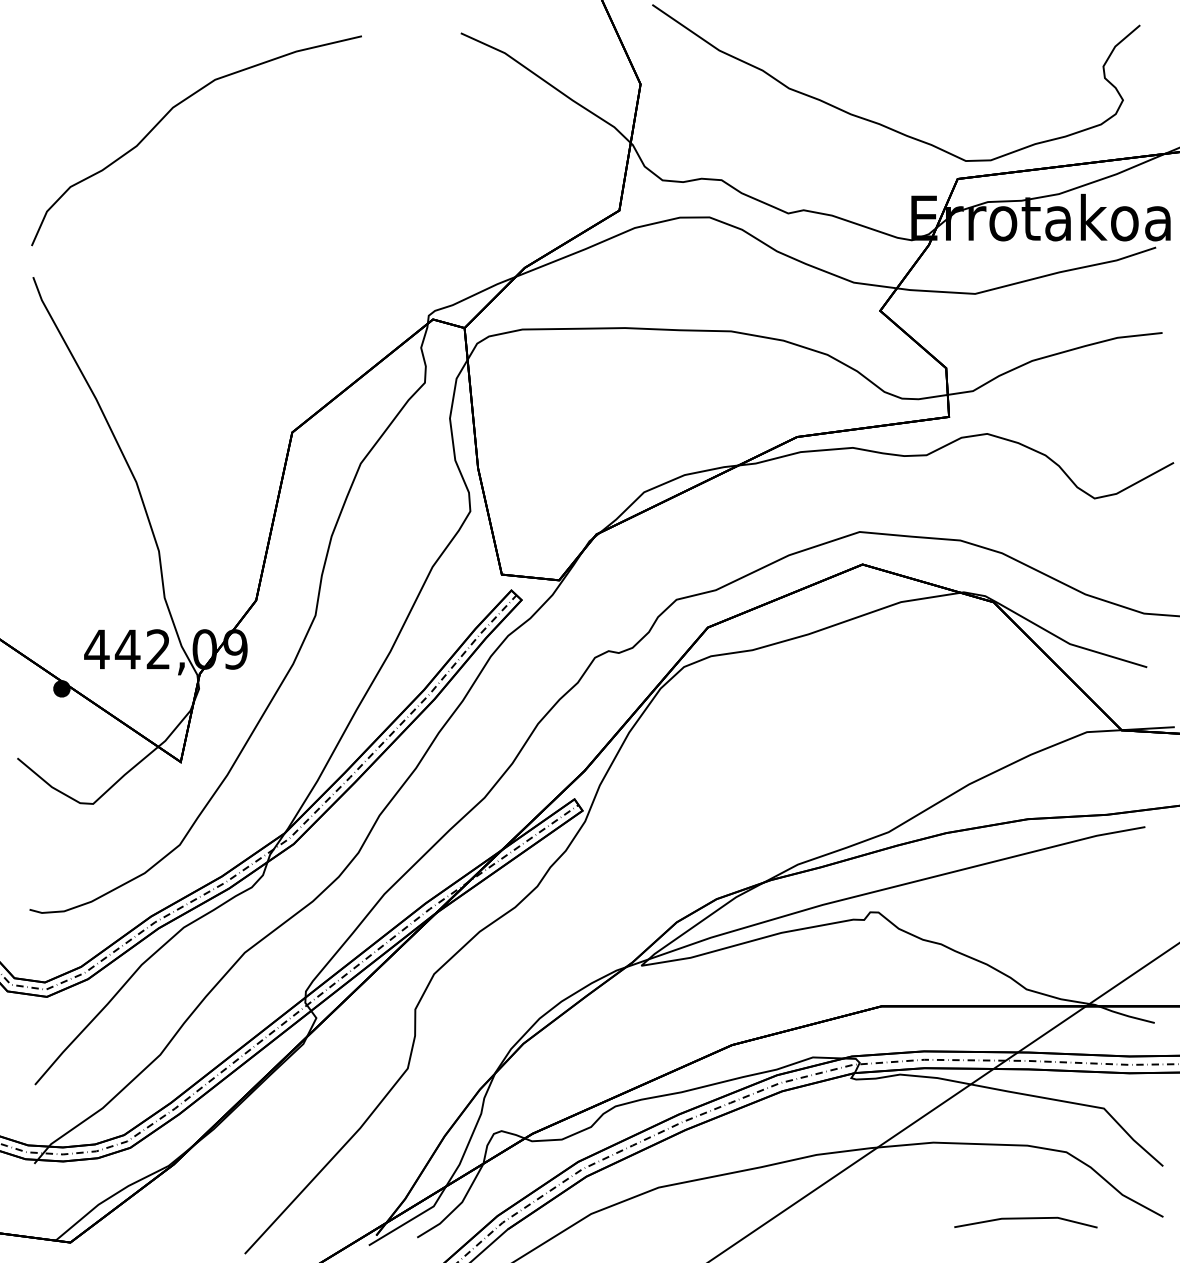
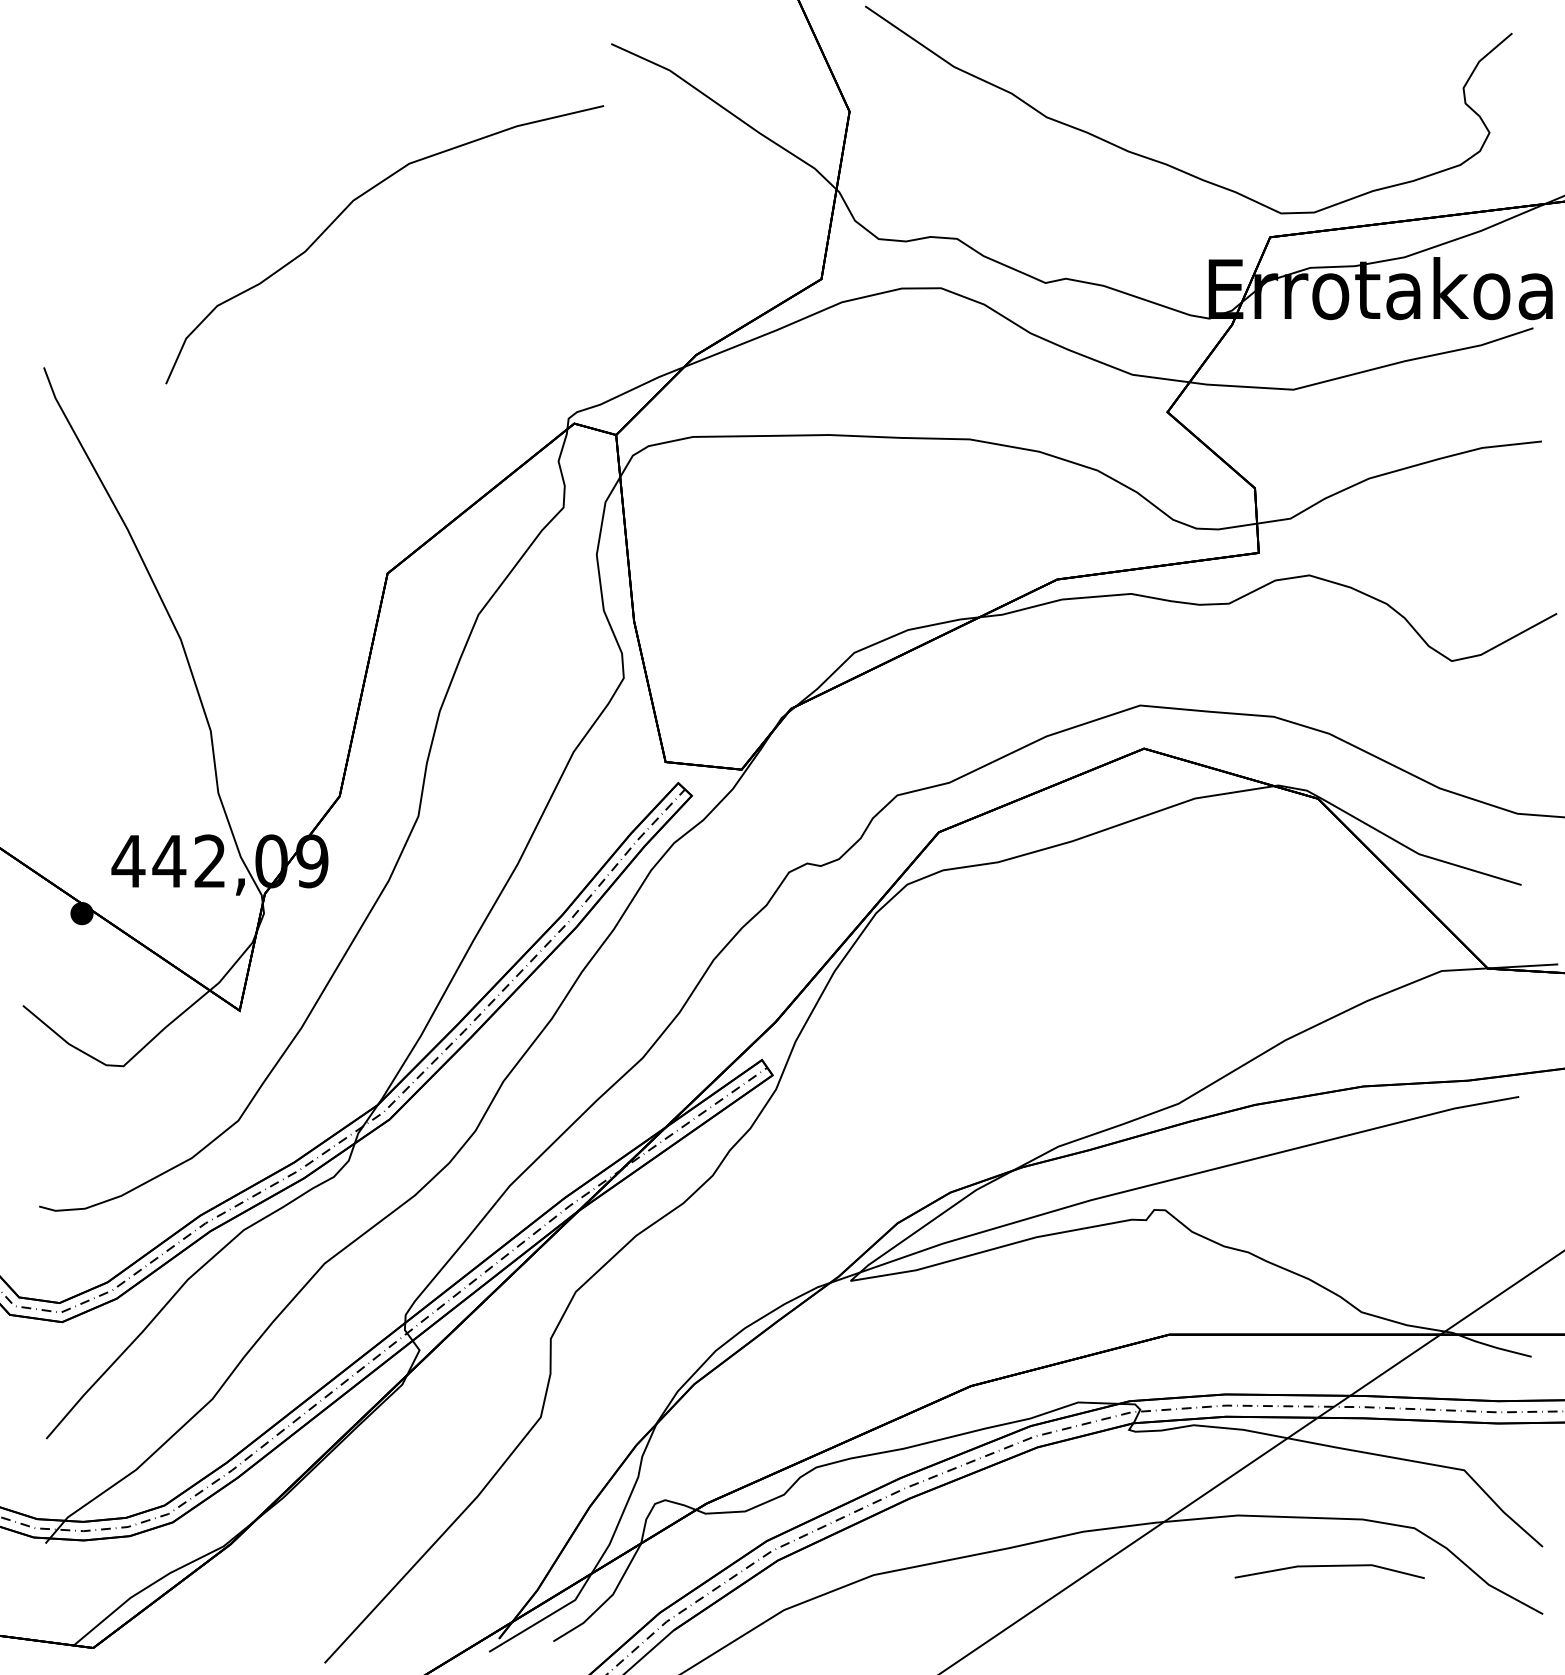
curve: (169, 112) -> (348, 207), moved
line: (1025, 1218) -> (1329, 1566), moved

